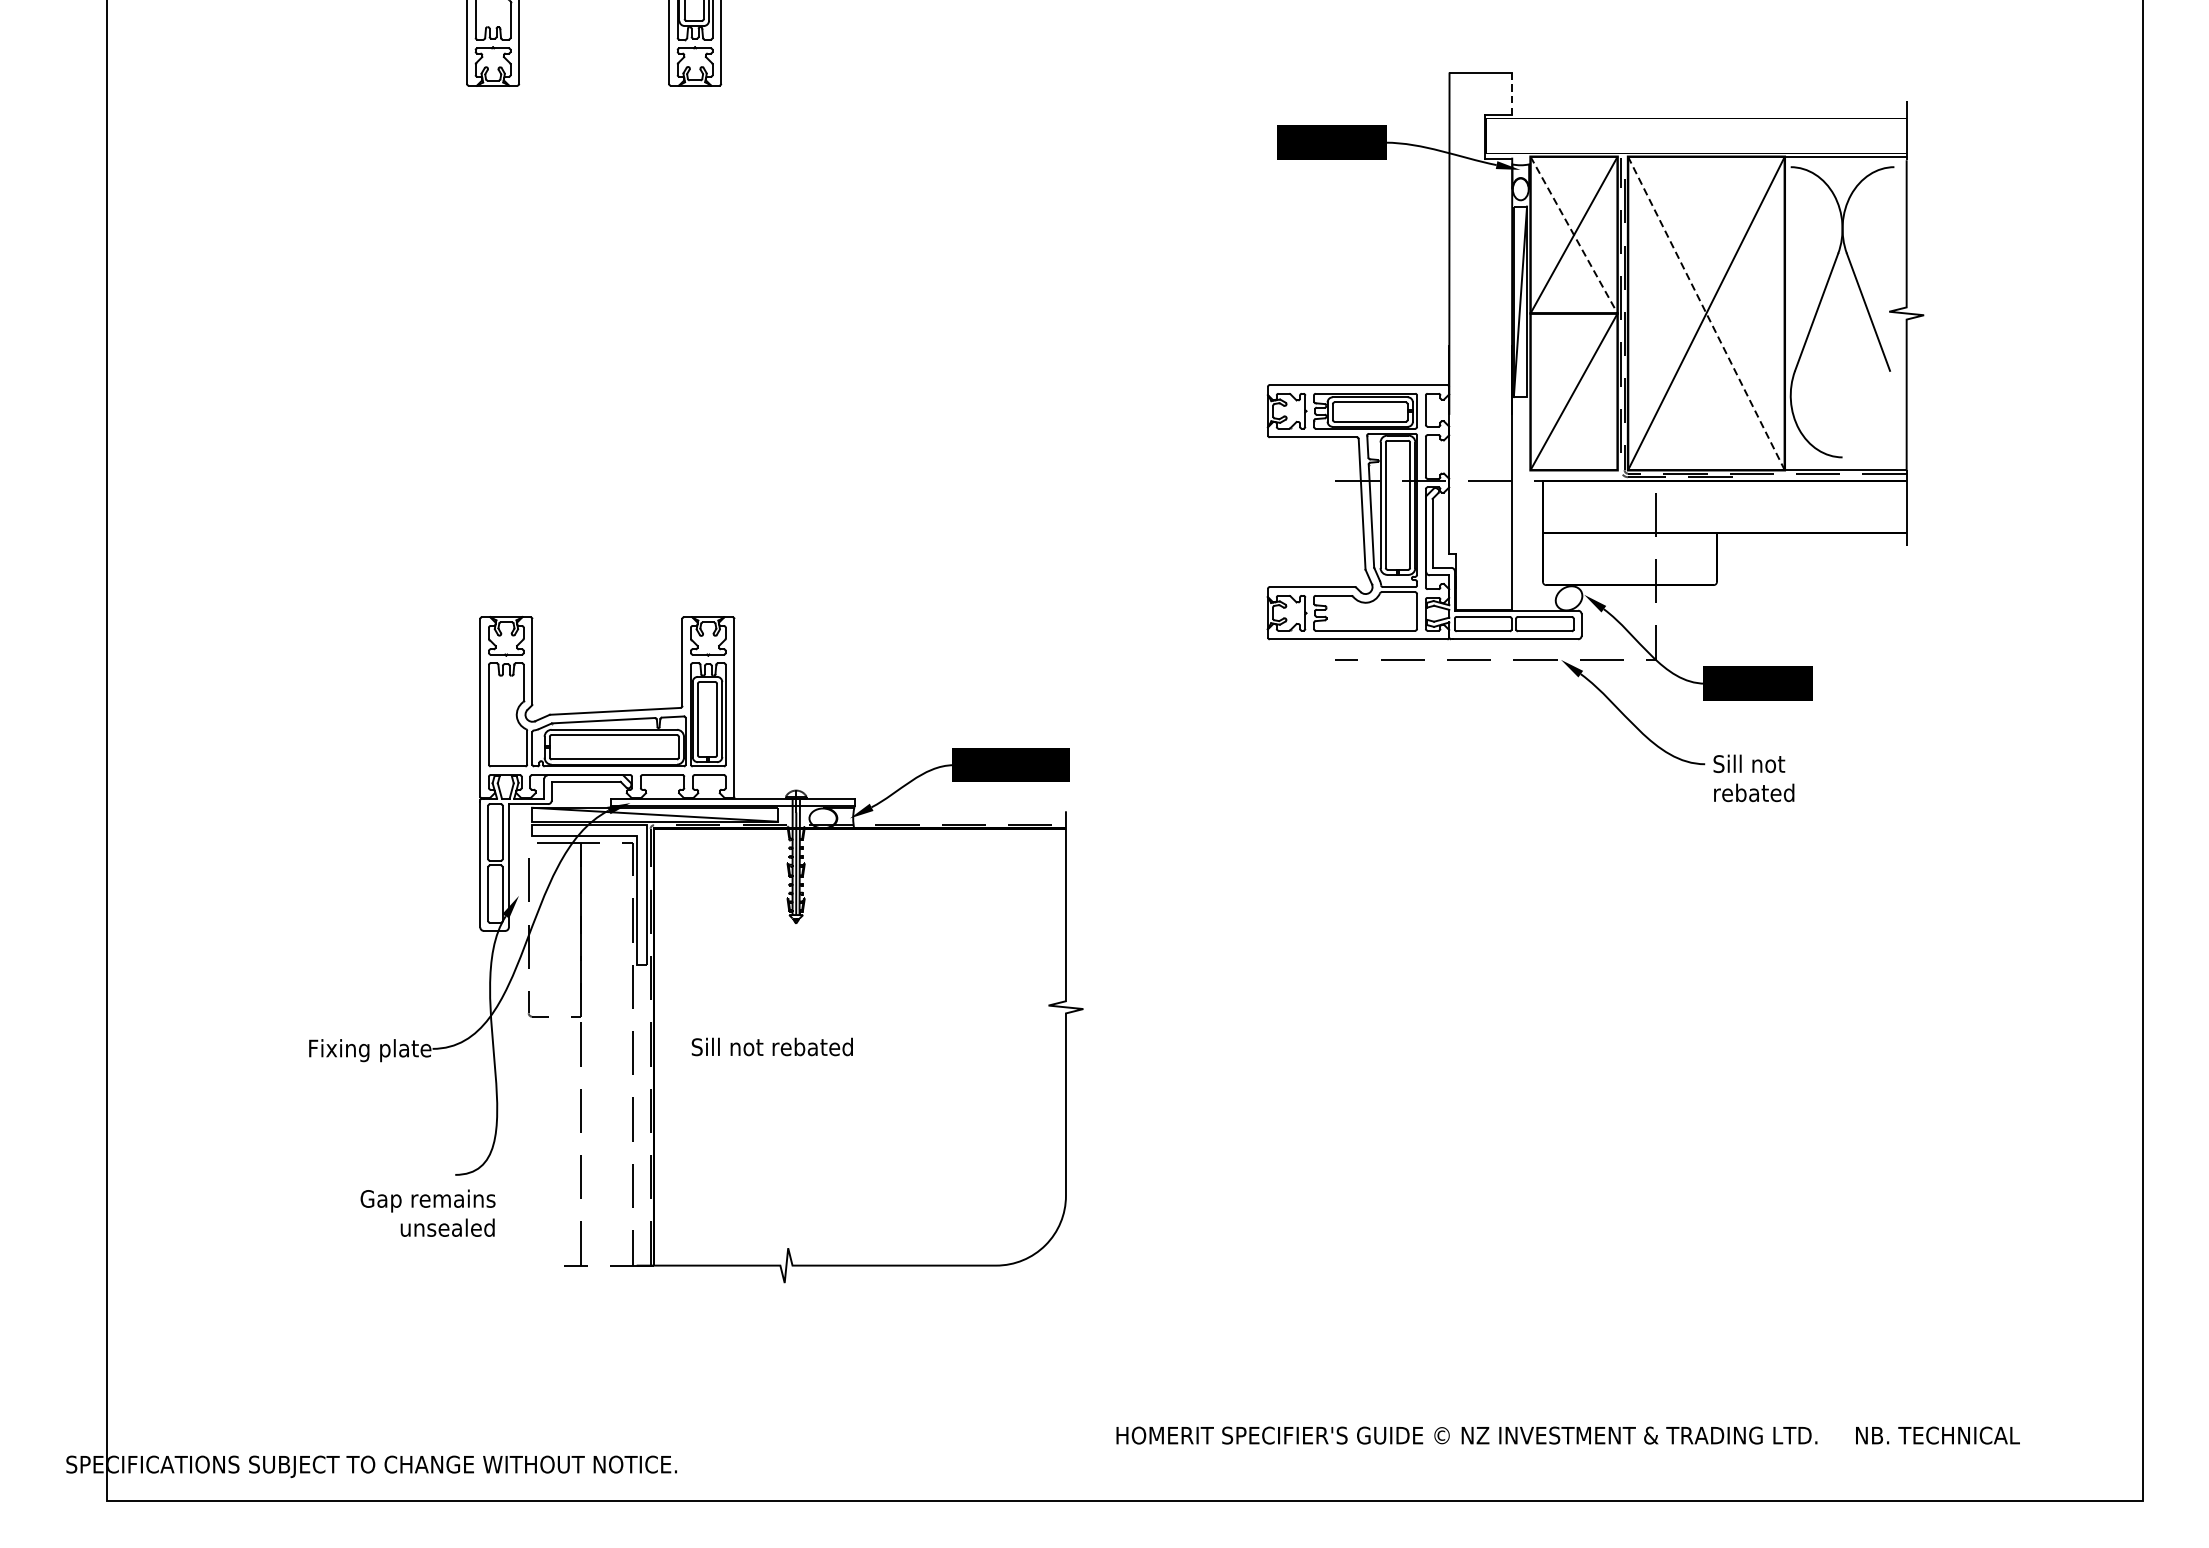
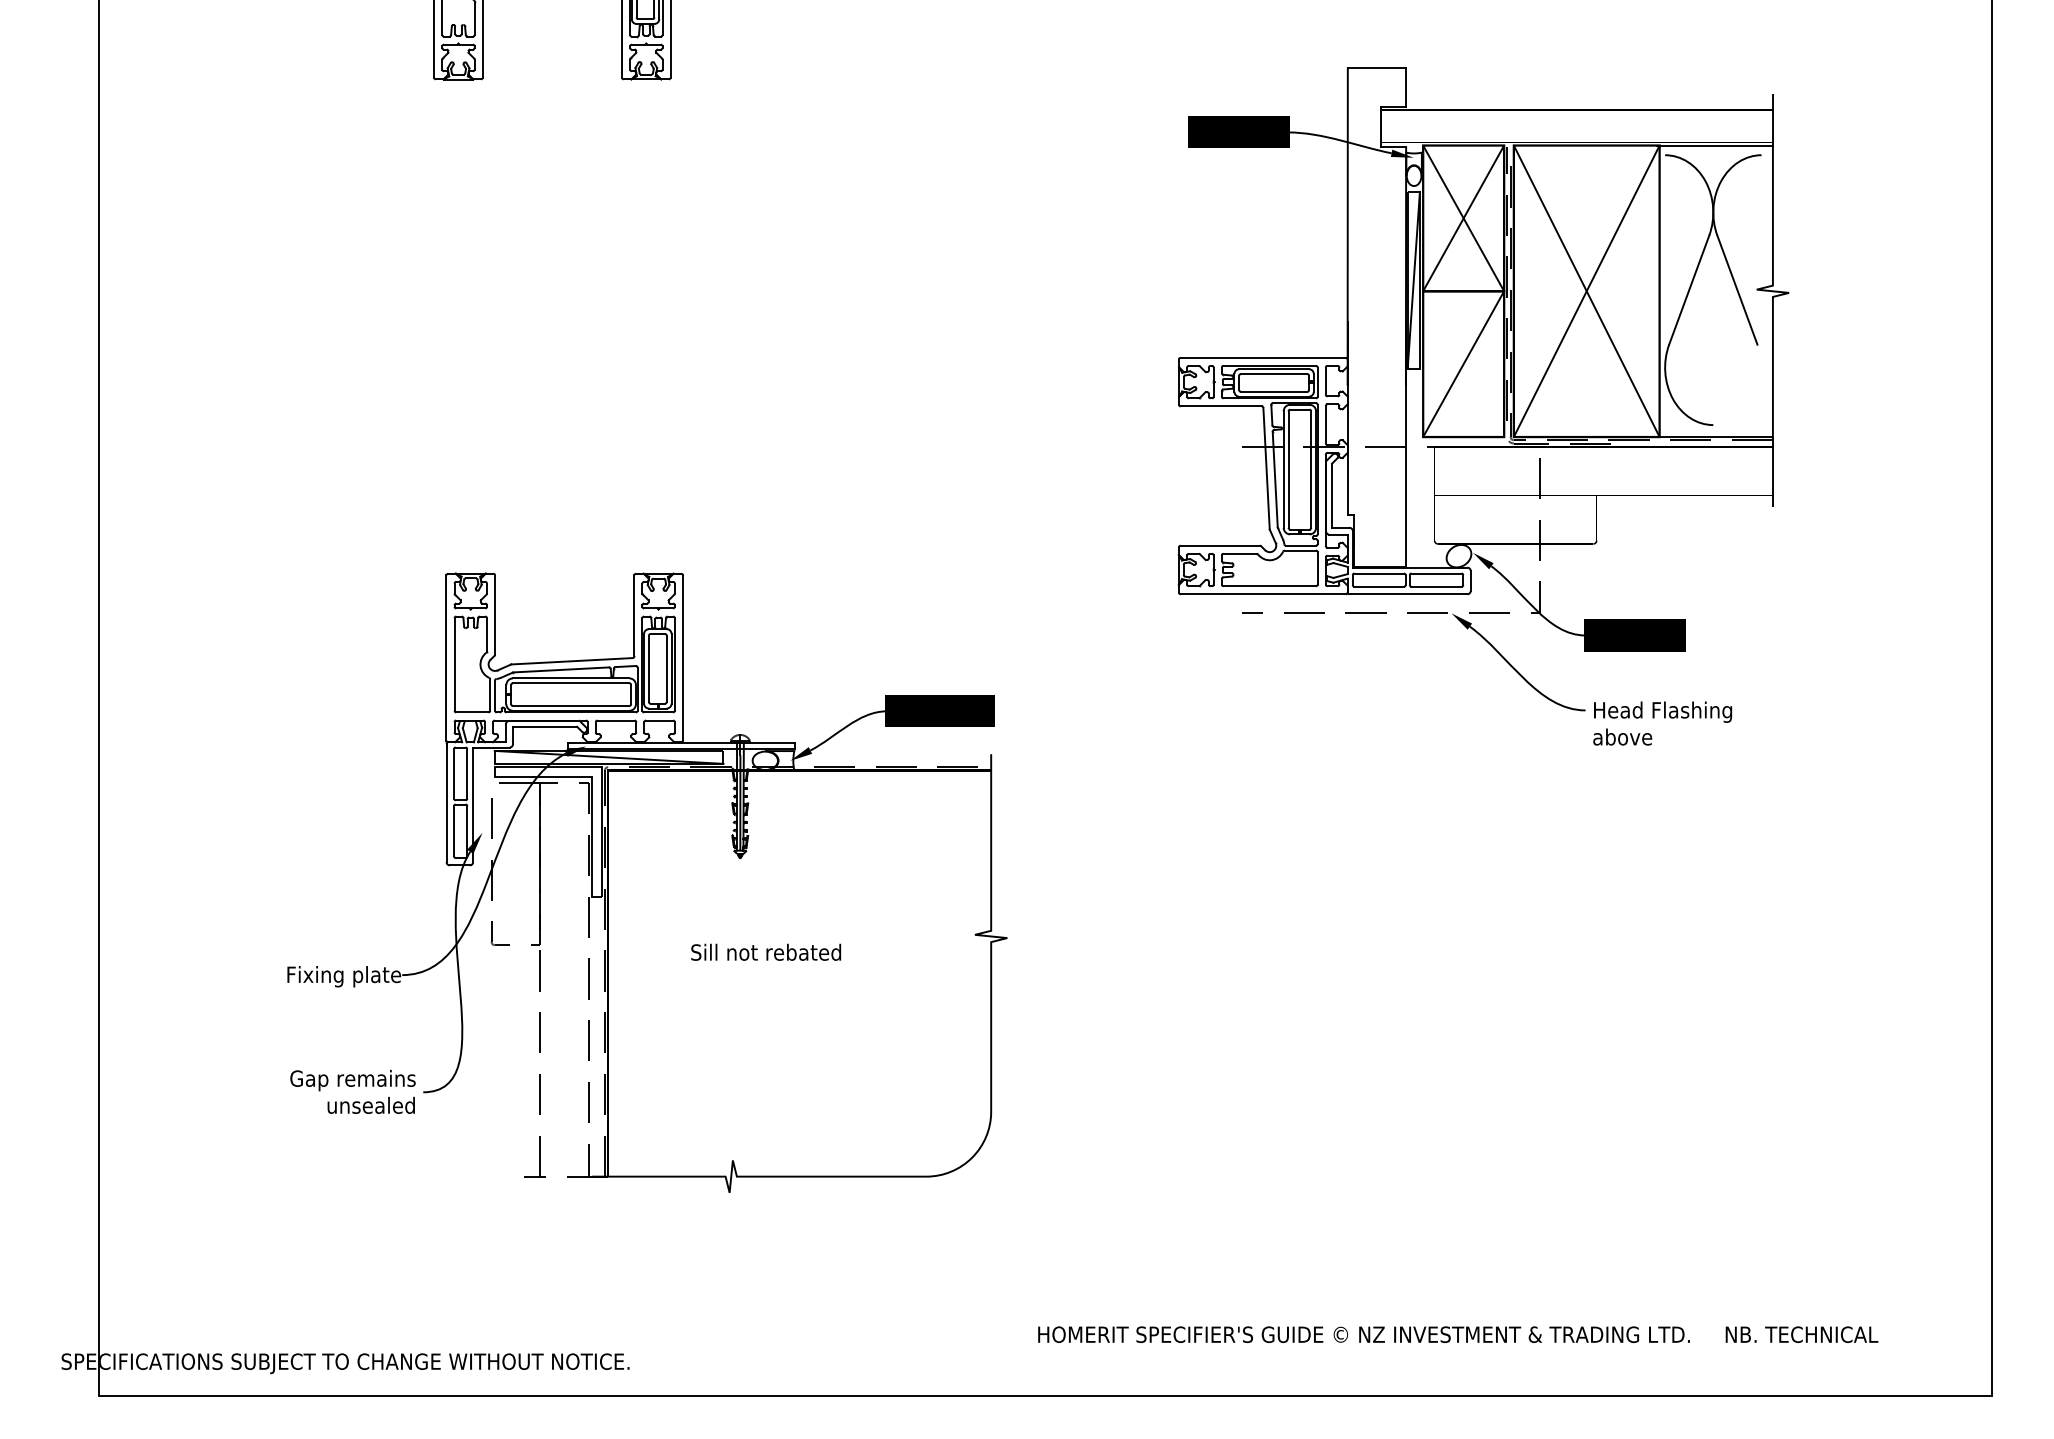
line: (1512, 94) -> (1406, 87), dashed -> solid
line: (1573, 235) -> (1463, 218), dashed -> solid
line: (1706, 313) -> (1586, 291), dashed -> solid
text: (1787, 778) -> (1662, 723), Sill not rebated -> Head Flashing above
text: (772, 1046) -> (766, 951), moved
text: (427, 1212) -> (352, 1091), moved

